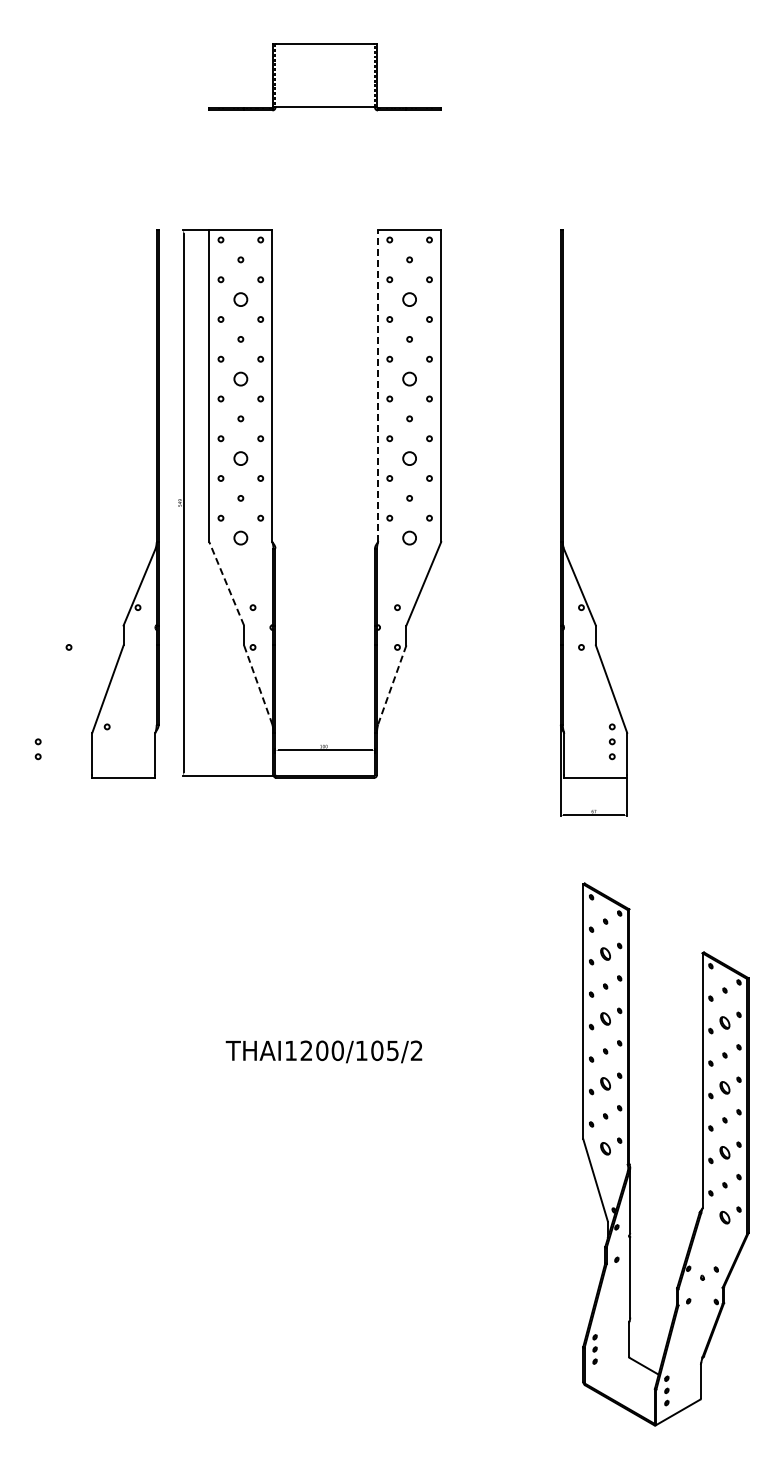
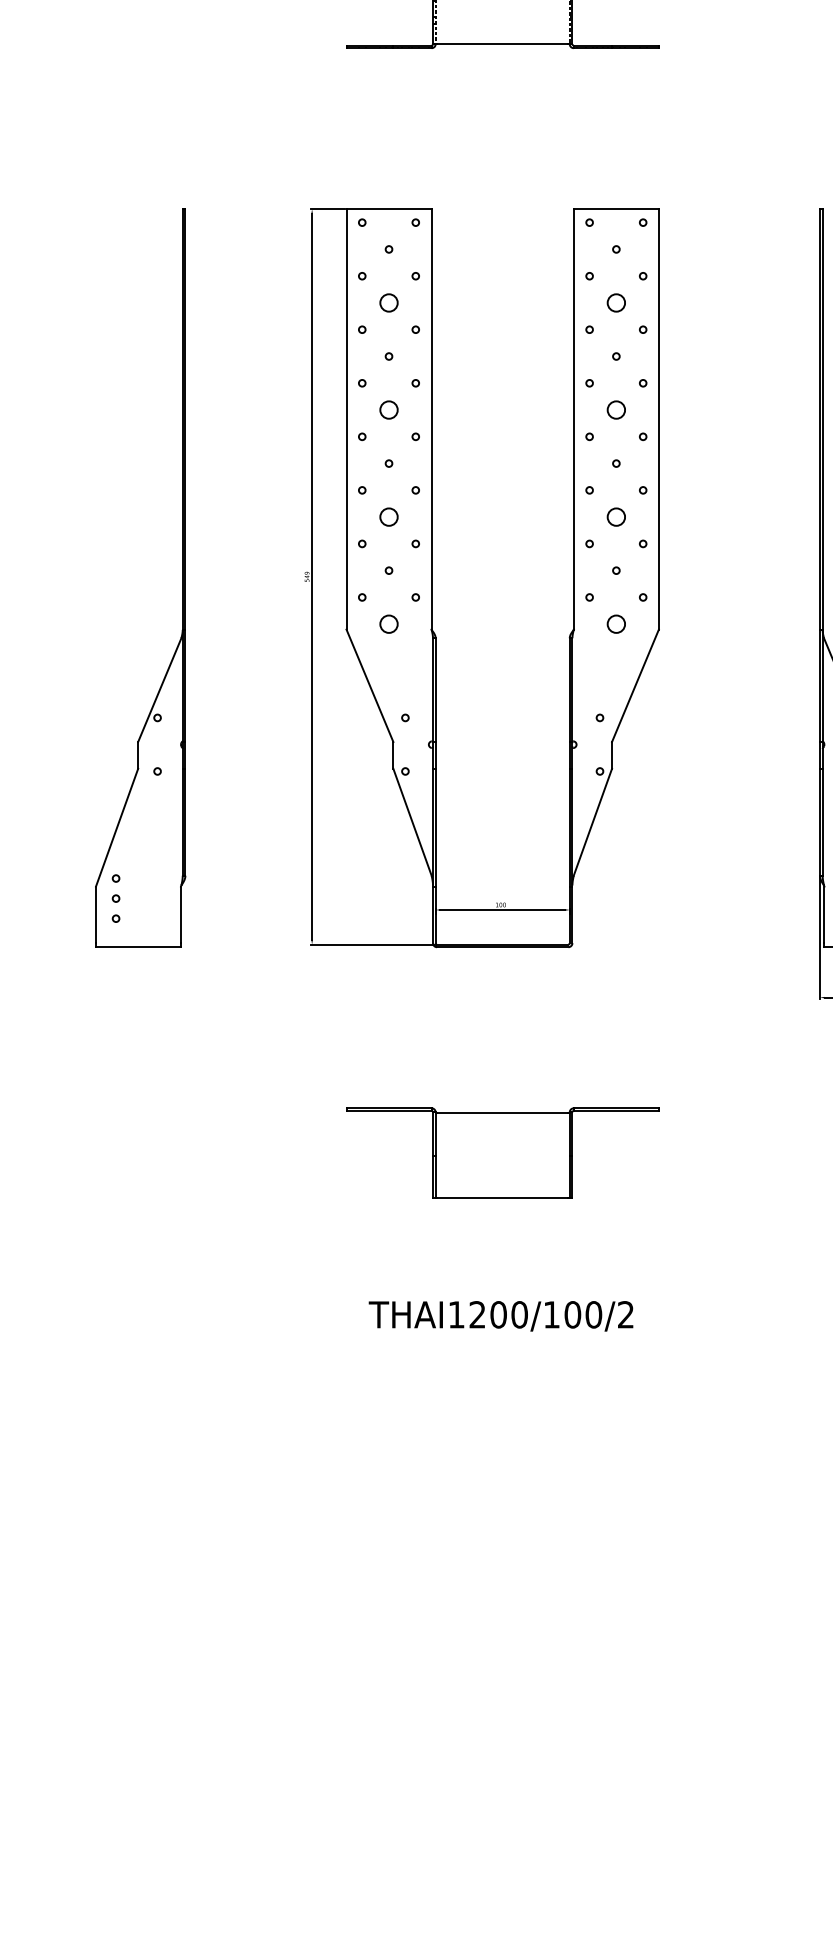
line: (378, 385) -> (574, 418), dashed -> solid
part: (156, 503) -> (182, 577), moved
line: (226, 583) -> (369, 685), dashed -> solid
line: (258, 684) -> (412, 821), dashed -> solid
line: (392, 685) -> (593, 822), dashed -> solid
part: (324, 930) -> (501, 1152), added
text: (392, 1050) -> (593, 1314), THAI1200/105/2 -> THAI1200/100/2

